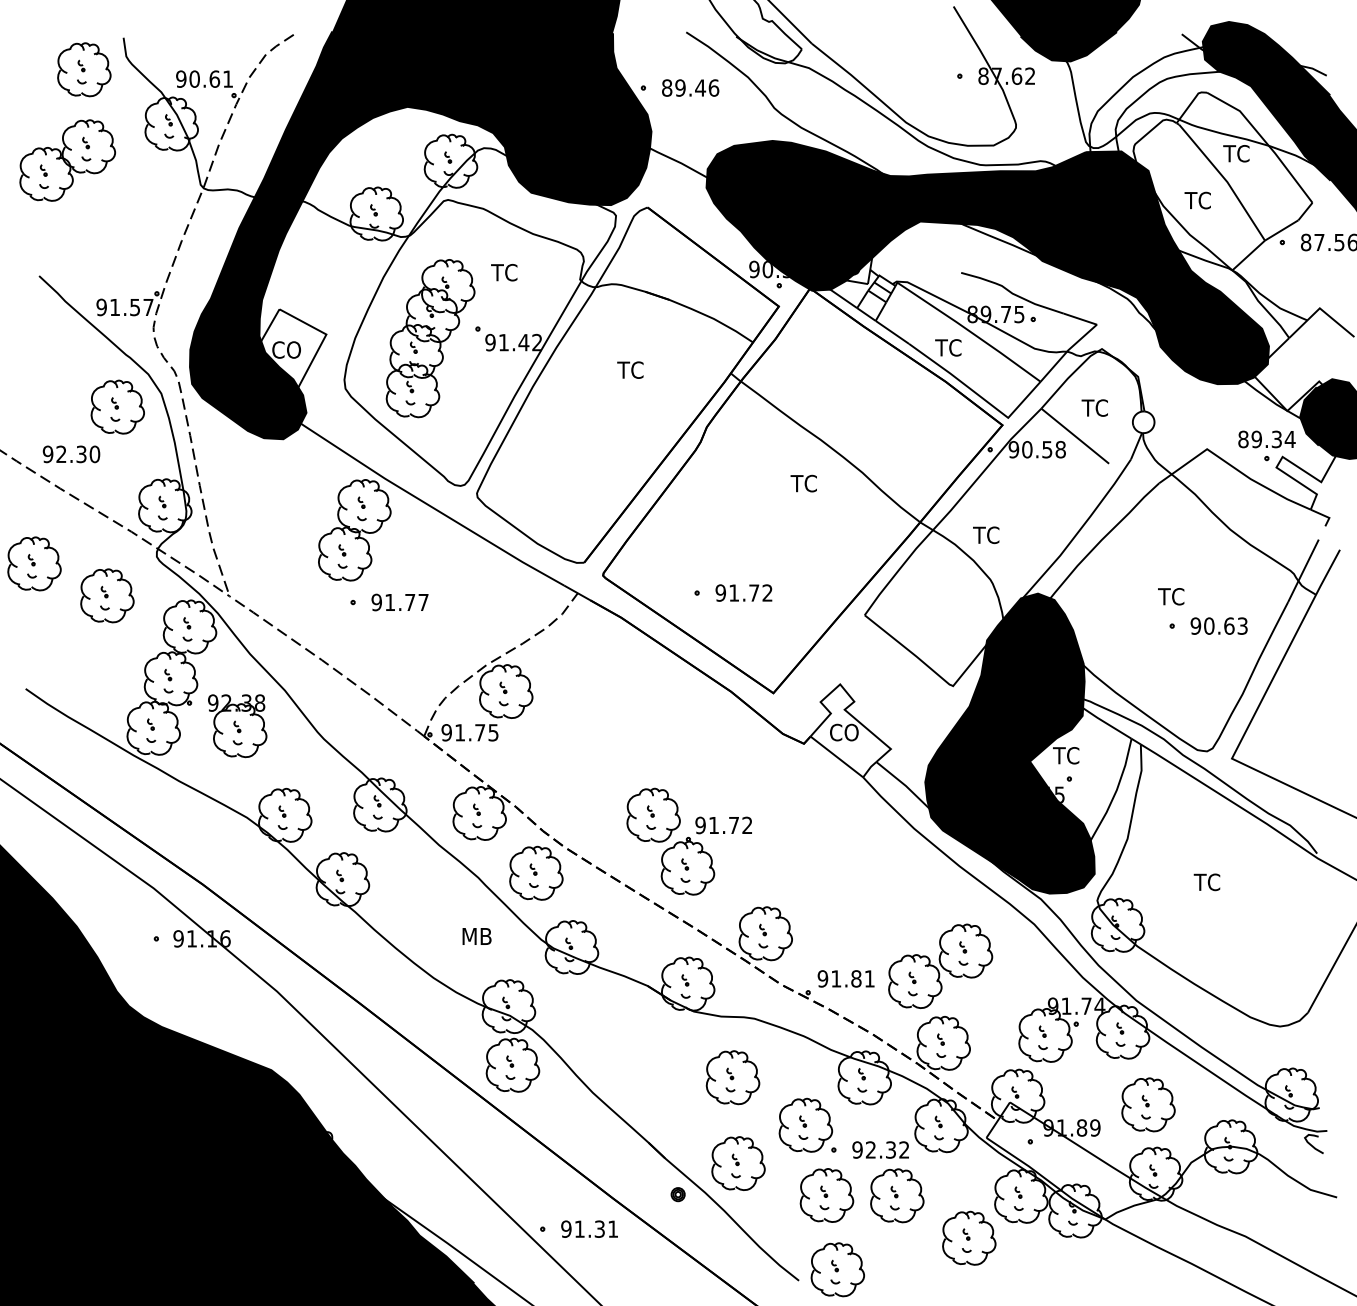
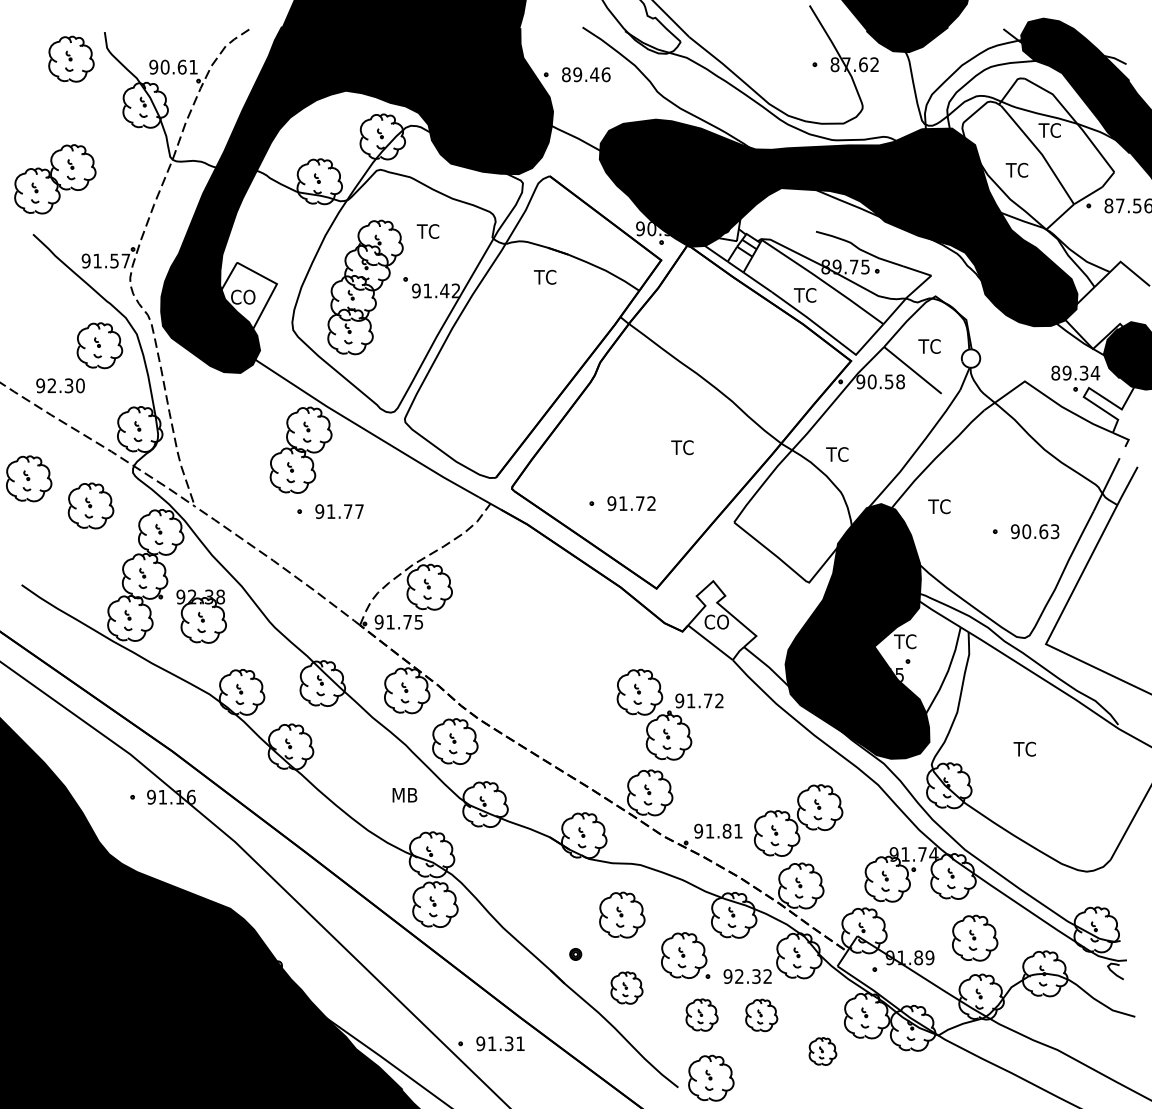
part: (67, 160) -> (55, 179), moved
text: (630, 369) -> (545, 276), moved
text: (803, 483) -> (682, 447), moved
text: (1171, 596) -> (939, 506), moved
part: (688, 841) -> (669, 714), moved
part: (737, 1162) -> (626, 987), size x0.7
part: (677, 1194) -> (575, 954), moved
part: (826, 1194) -> (701, 1014), size x0.7
part: (896, 1195) -> (761, 1015), size x0.7
part: (968, 1238) -> (822, 1051), size x0.6

